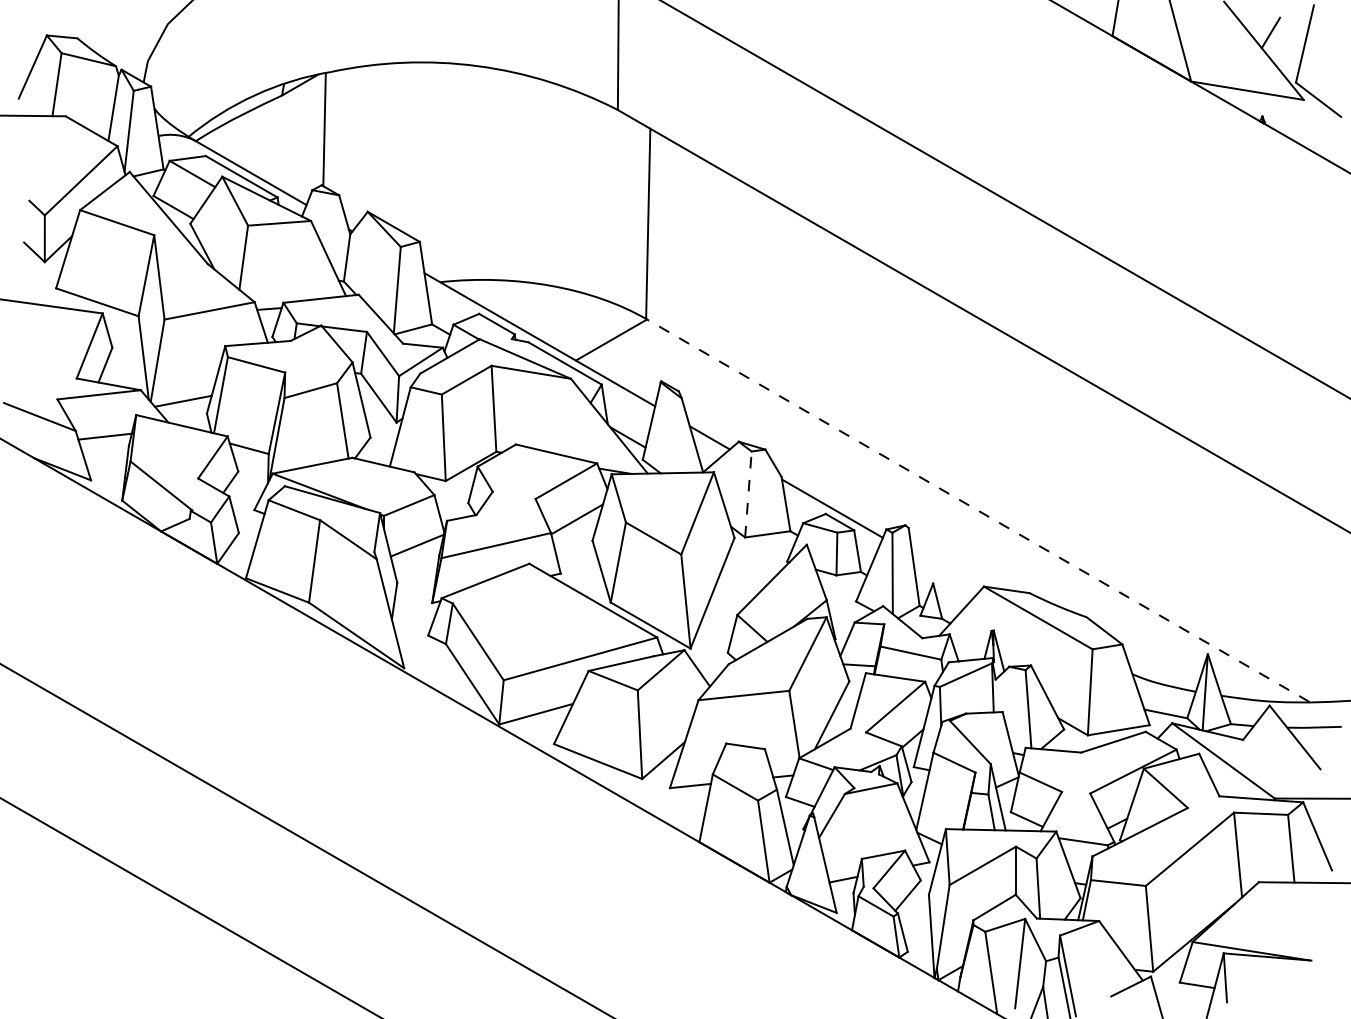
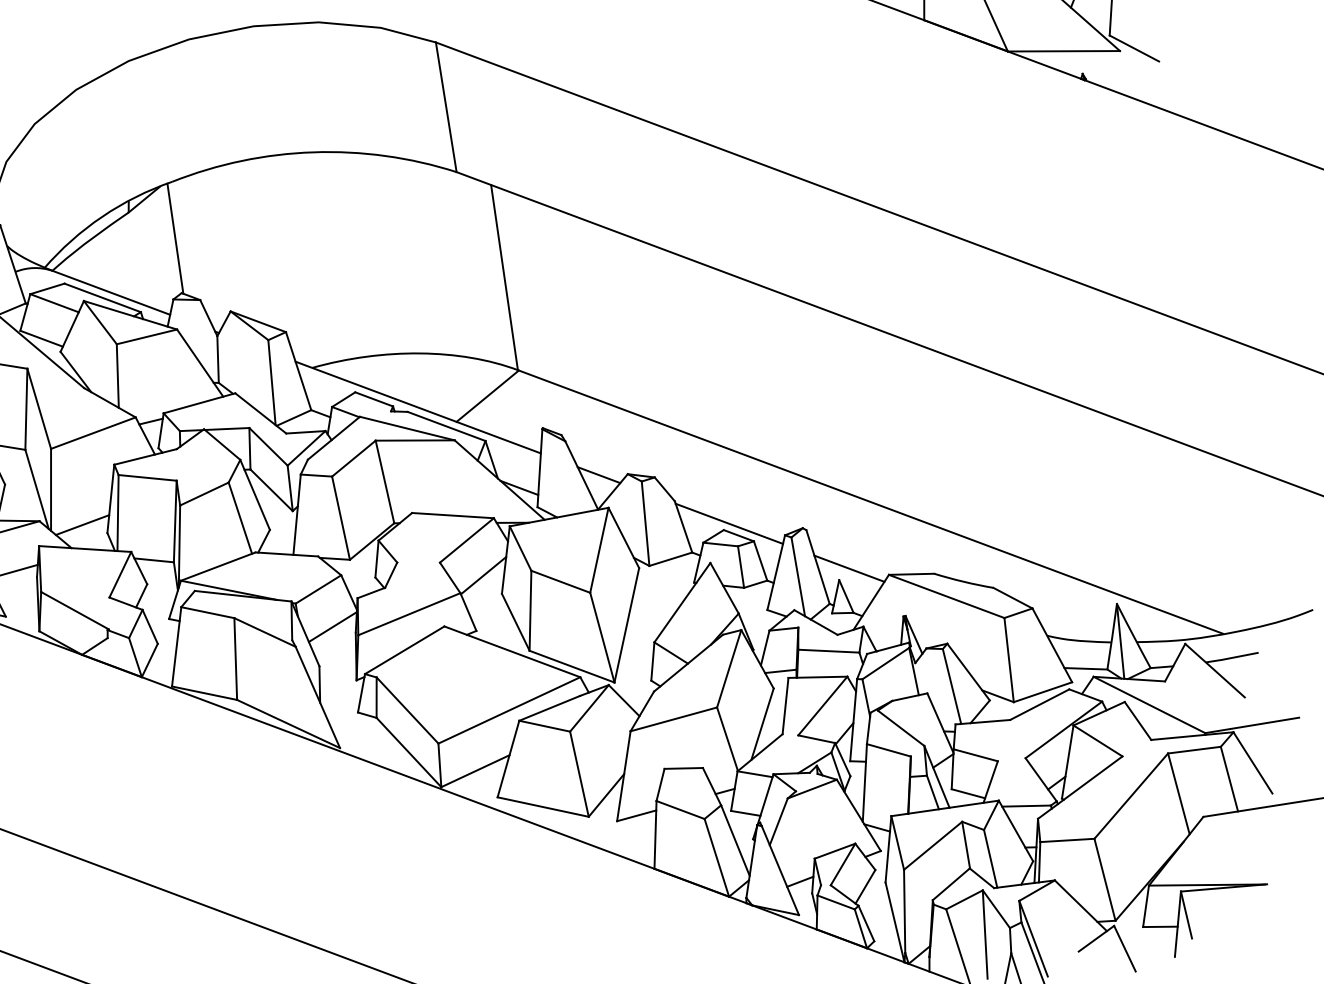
line: (748, 493) -> (645, 522), dashed -> solid
line: (977, 510) -> (870, 502), dashed -> solid
line: (945, 573) -> (849, 568), added

